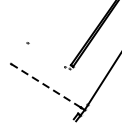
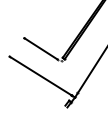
line: (45, 54) -> (40, 48), added
line: (46, 86) -> (41, 76), dashed -> solid

